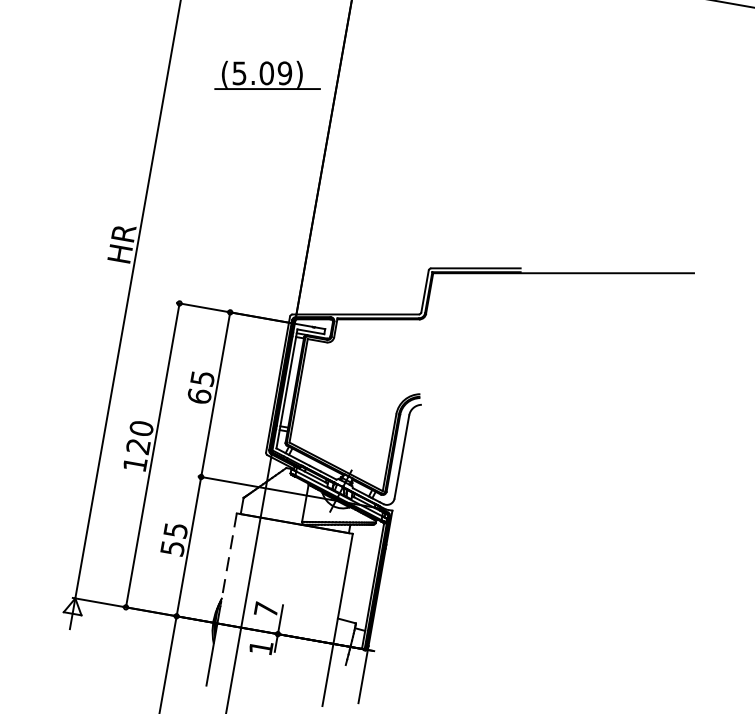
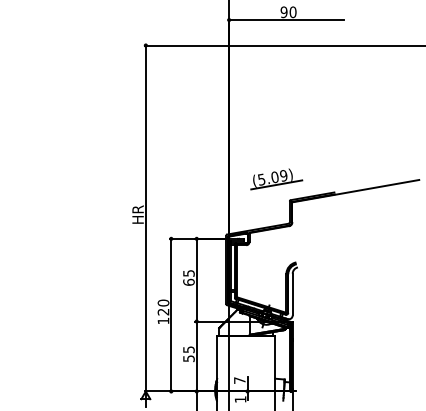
part: (269, 78) -> (276, 179), moved
line: (229, 559) -> (217, 359), dashed -> solid

